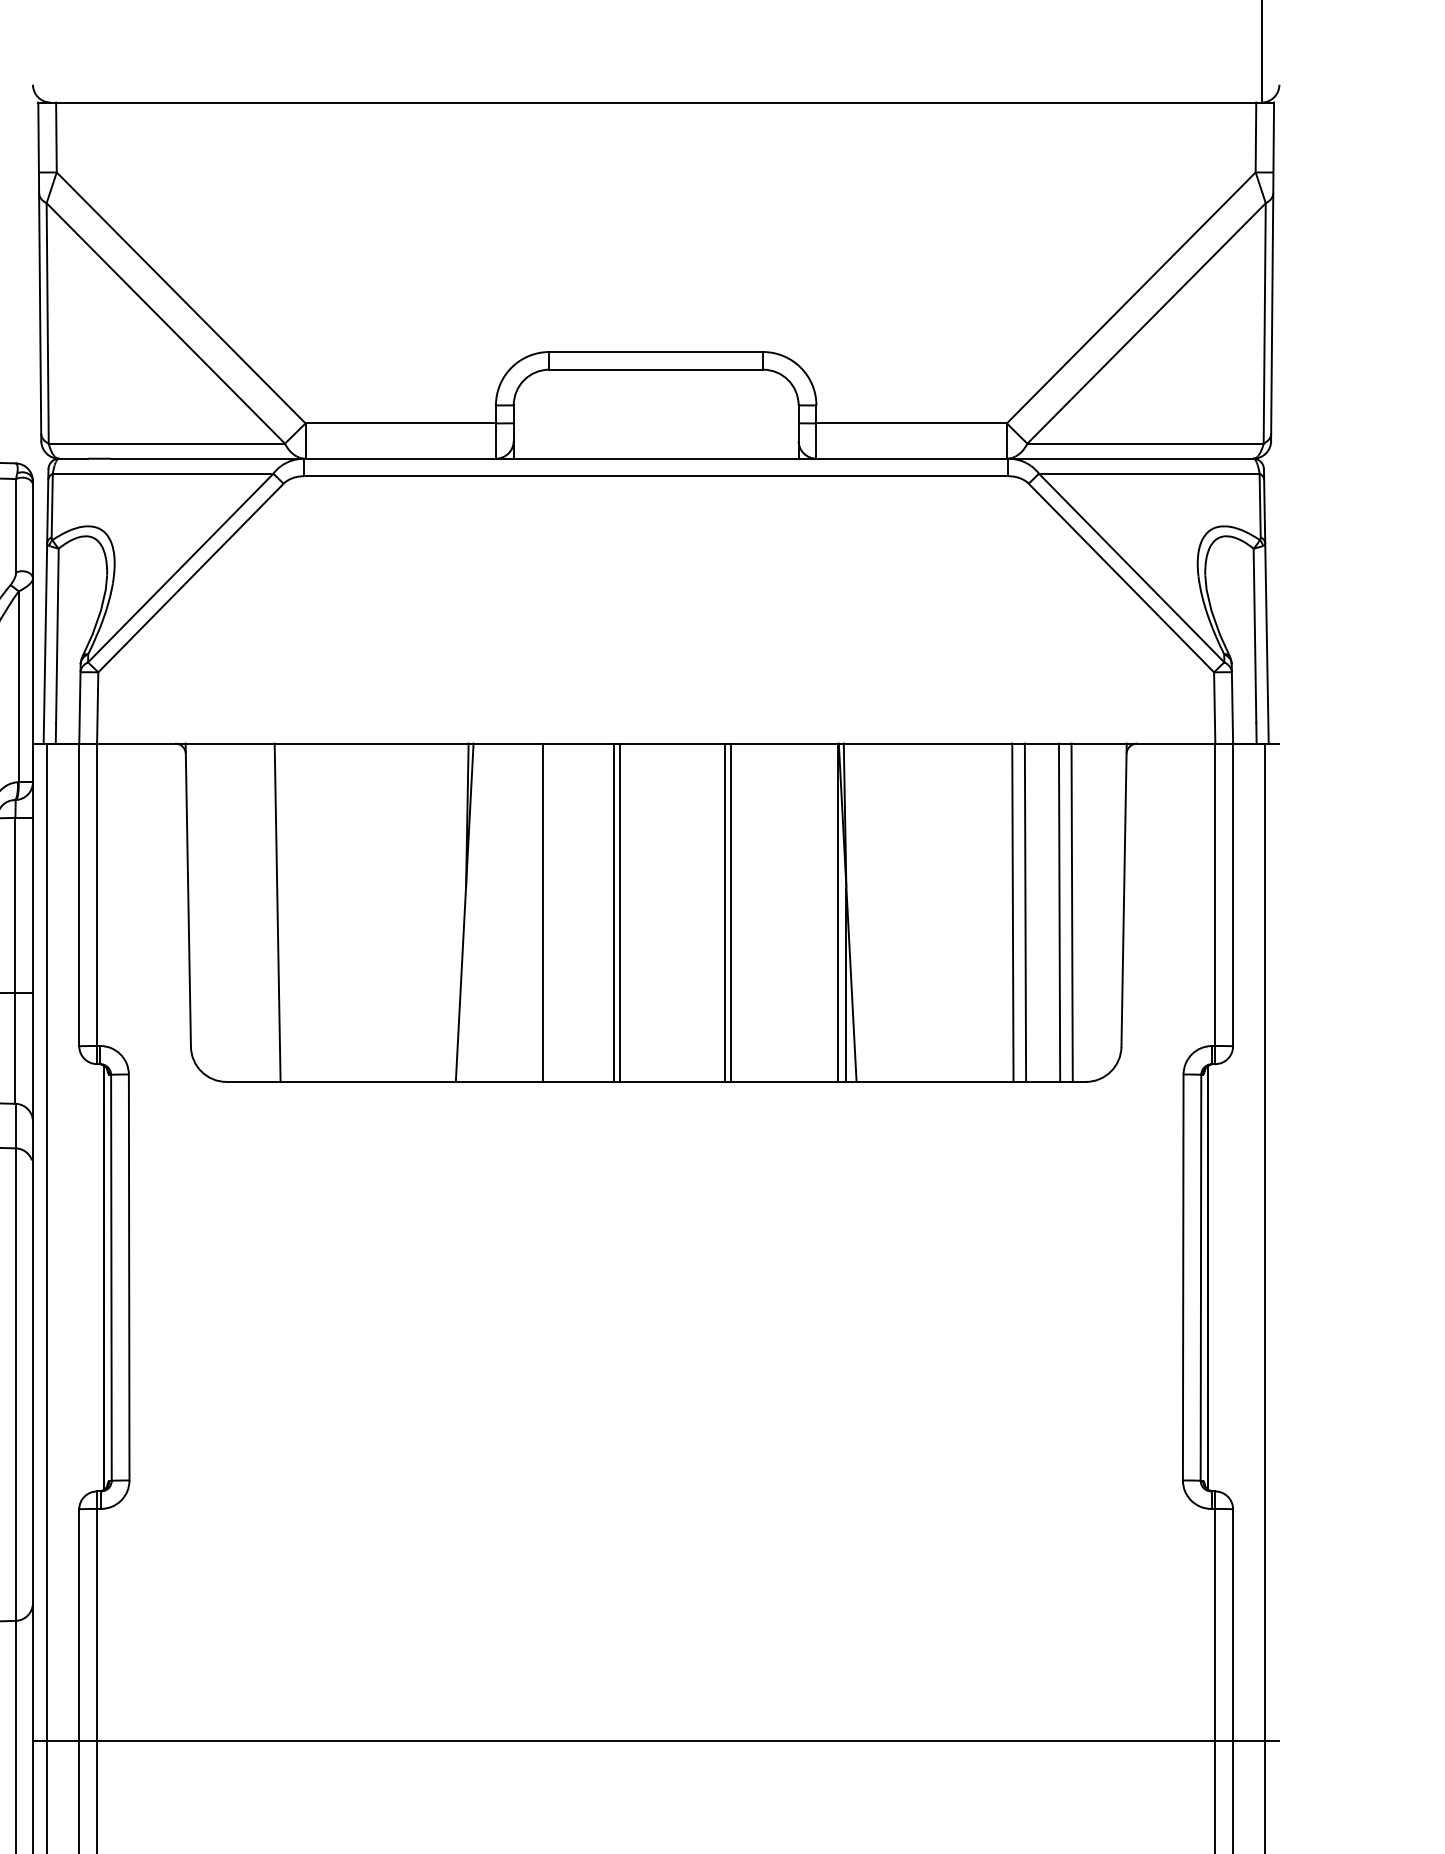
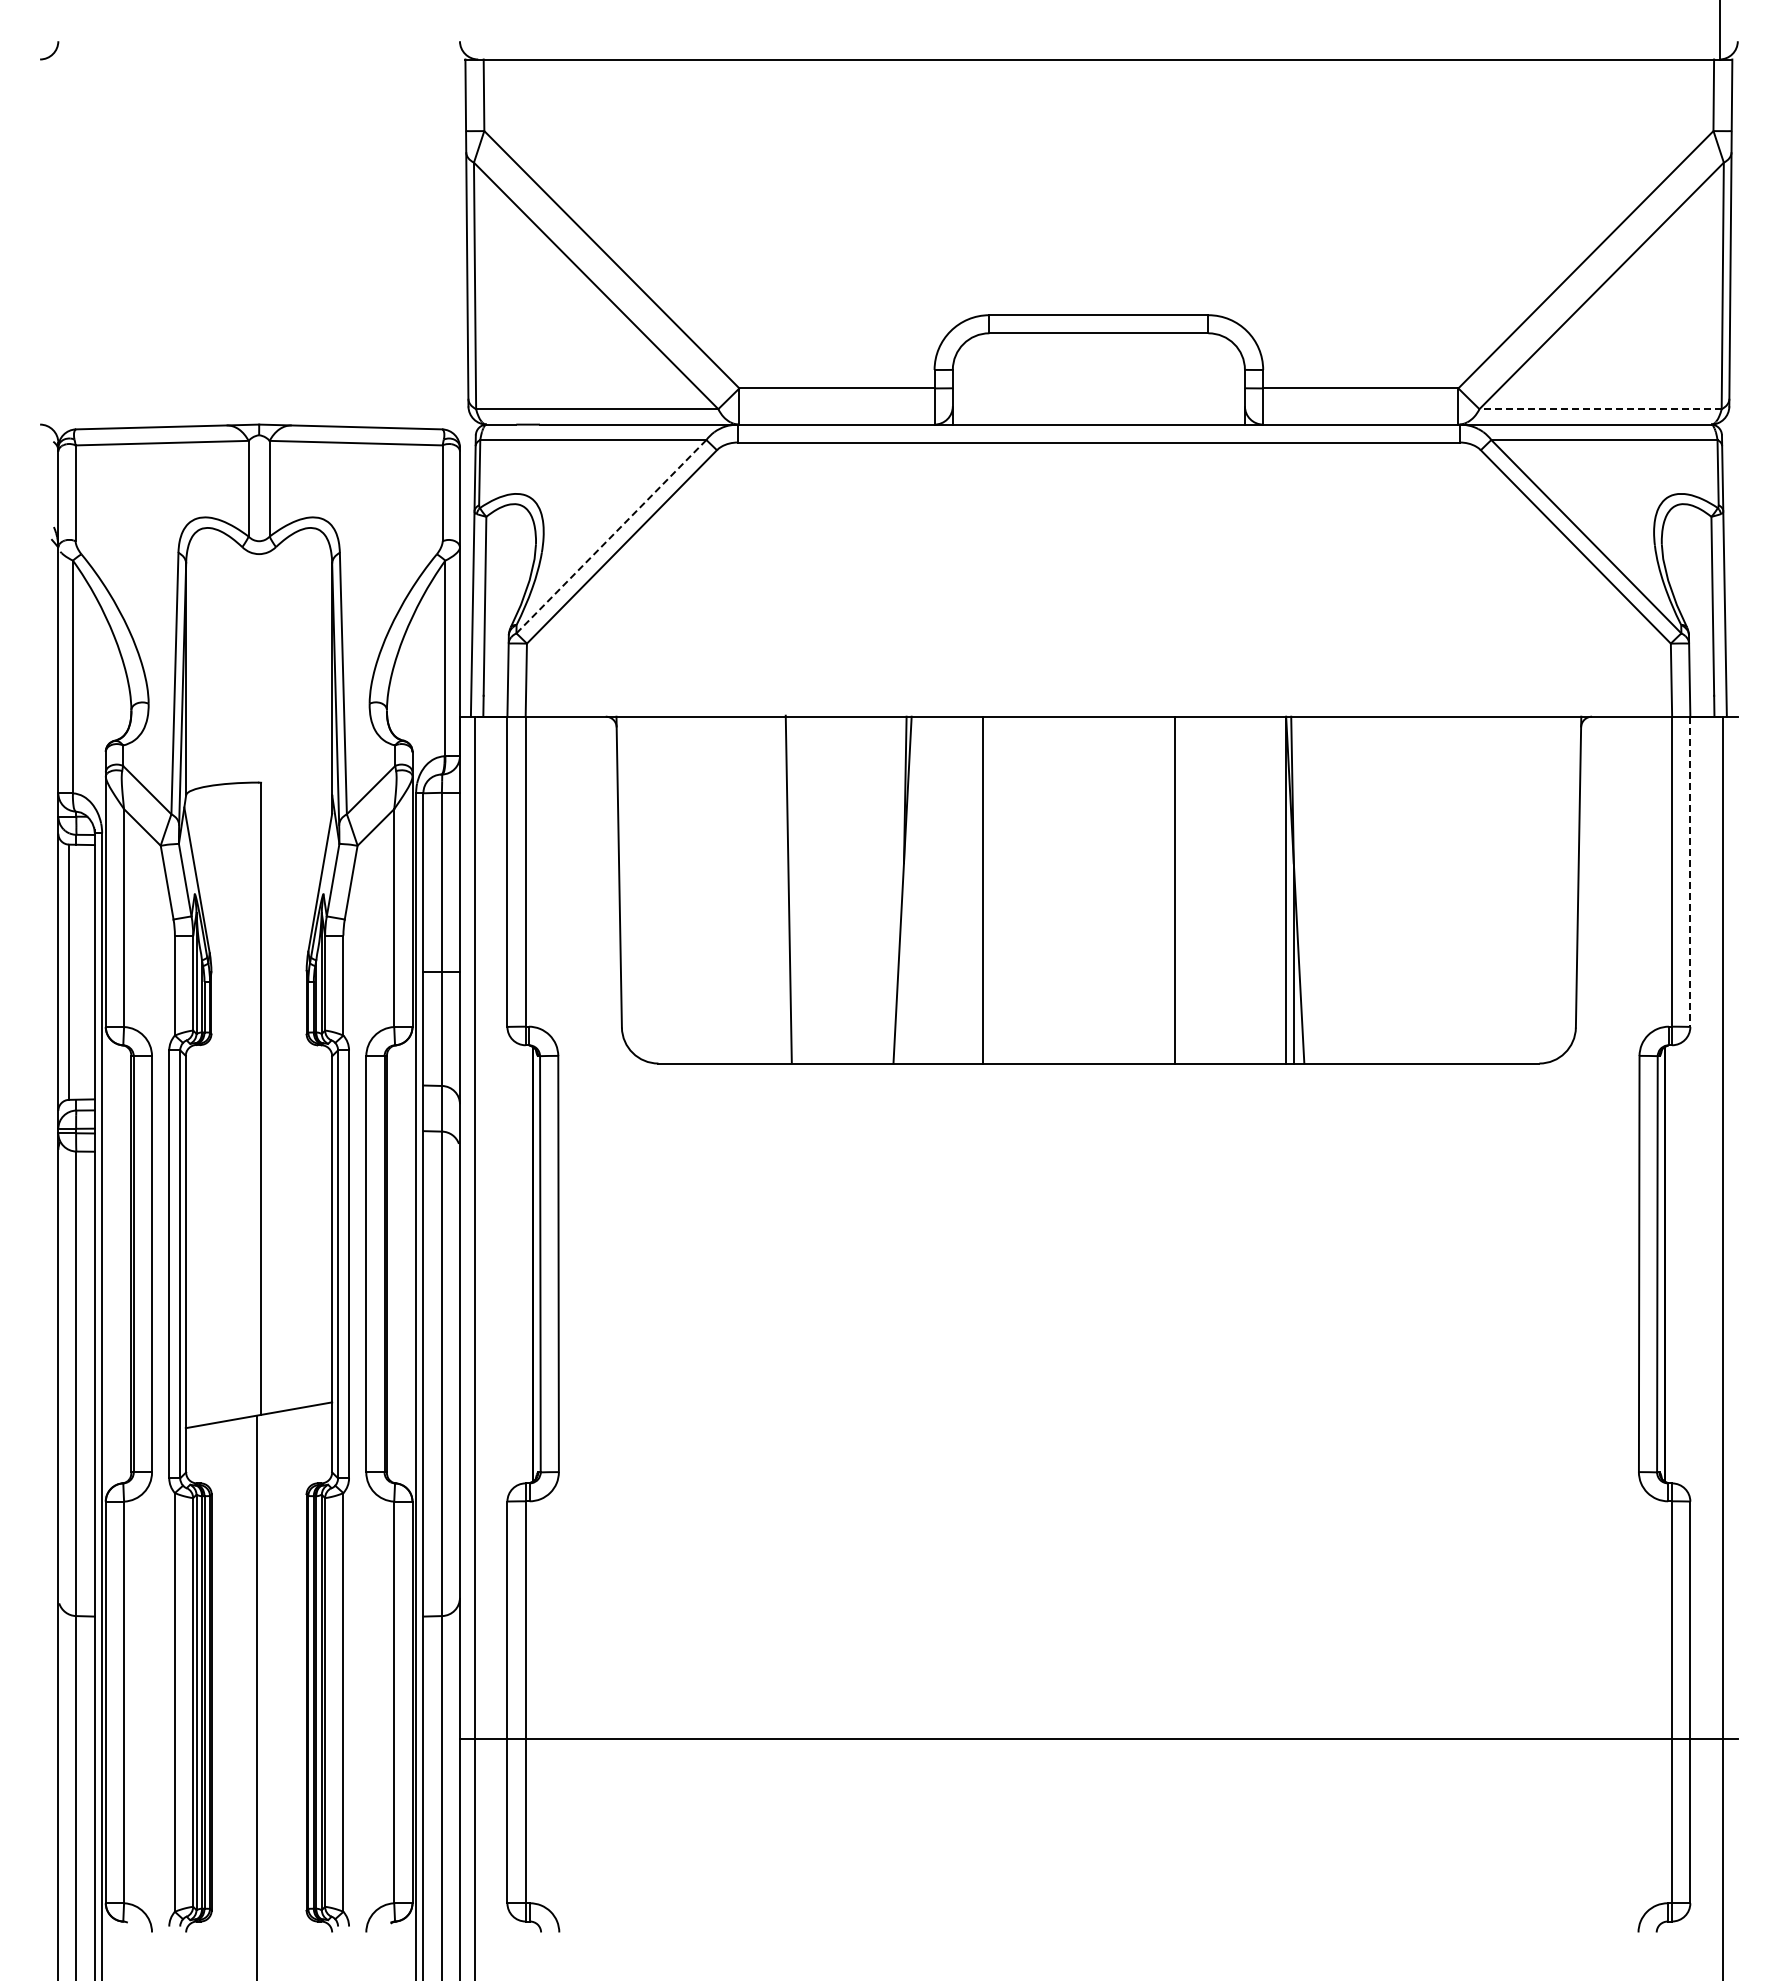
line: (1145, 443) -> (1600, 409), solid -> dashed
line: (180, 567) -> (611, 536), solid -> dashed
line: (1233, 895) -> (1690, 872), solid -> dashed
line: (277, 912) -> (788, 888), moved
line: (613, 912) -> (1055, 889), removed
line: (620, 912) -> (1062, 889), removed
line: (725, 912) -> (1169, 889), removed
line: (1012, 912) -> (1464, 889), removed
line: (1025, 912) -> (1477, 889), removed
line: (1059, 912) -> (1512, 889), removed
line: (1071, 912) -> (1524, 889), removed

